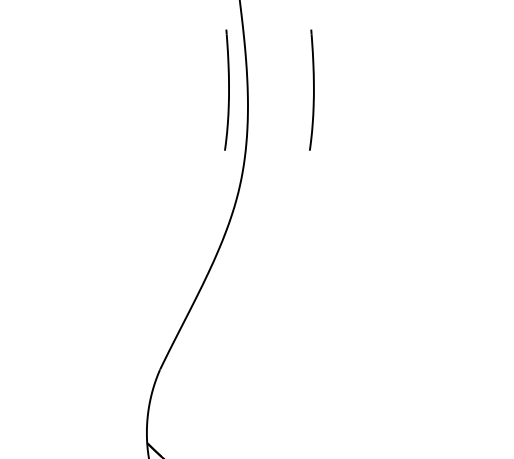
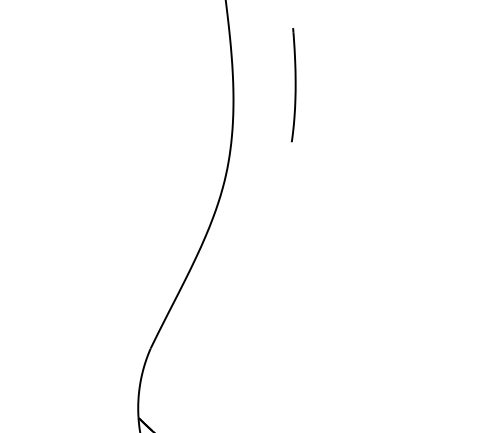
part: (226, 90) -> (213, 85), removed

